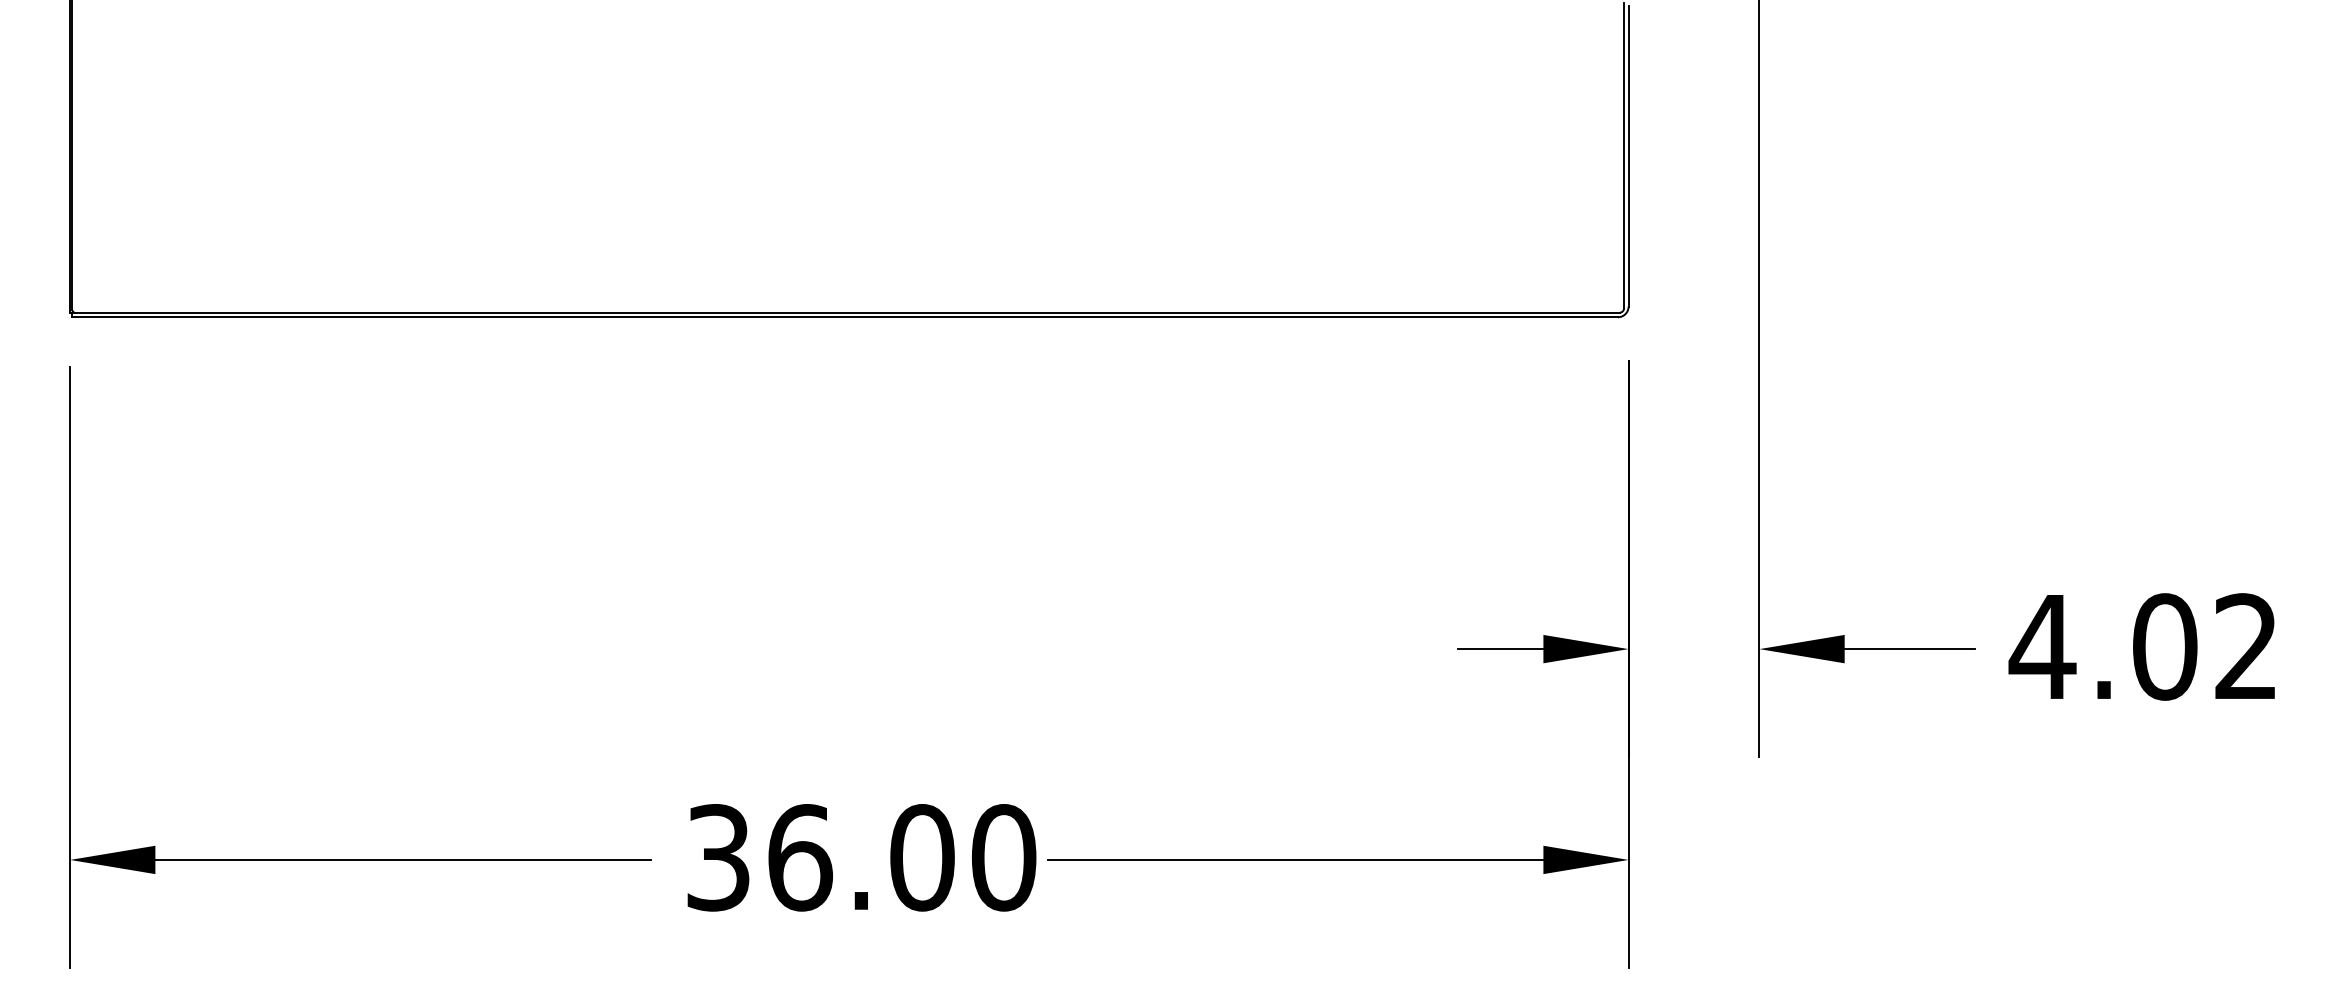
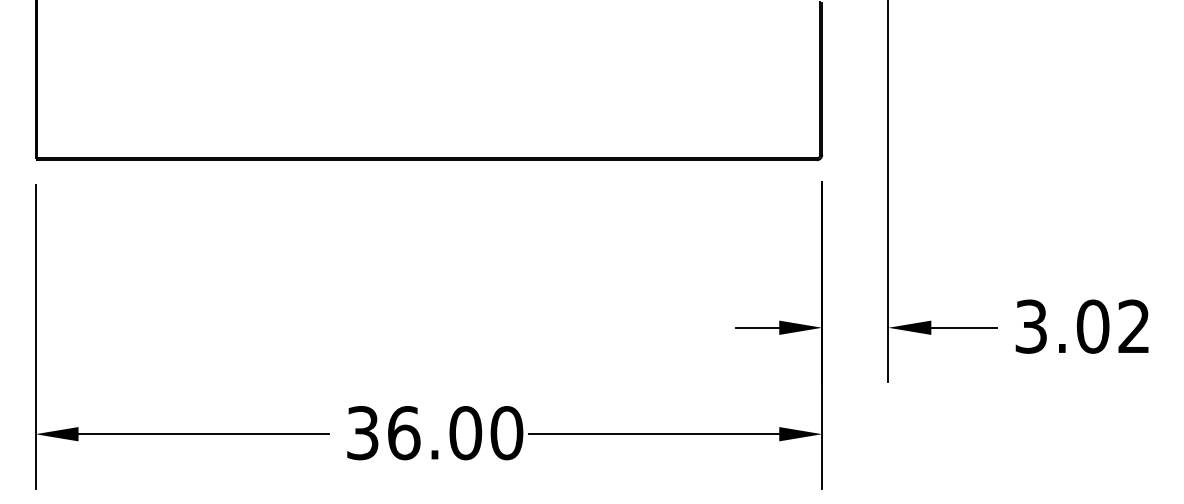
text: (2043, 646) -> (1031, 326), 4.02 -> 3.02

